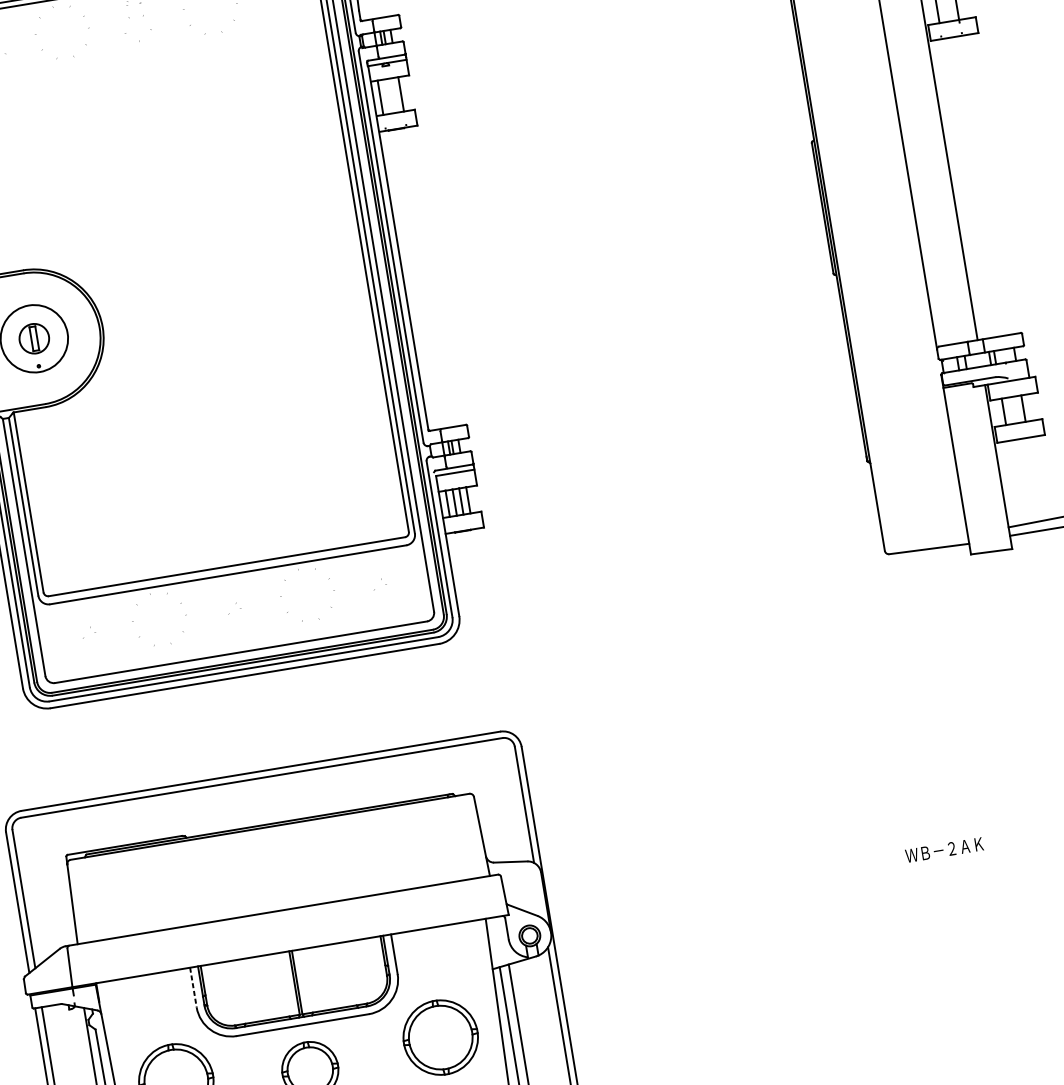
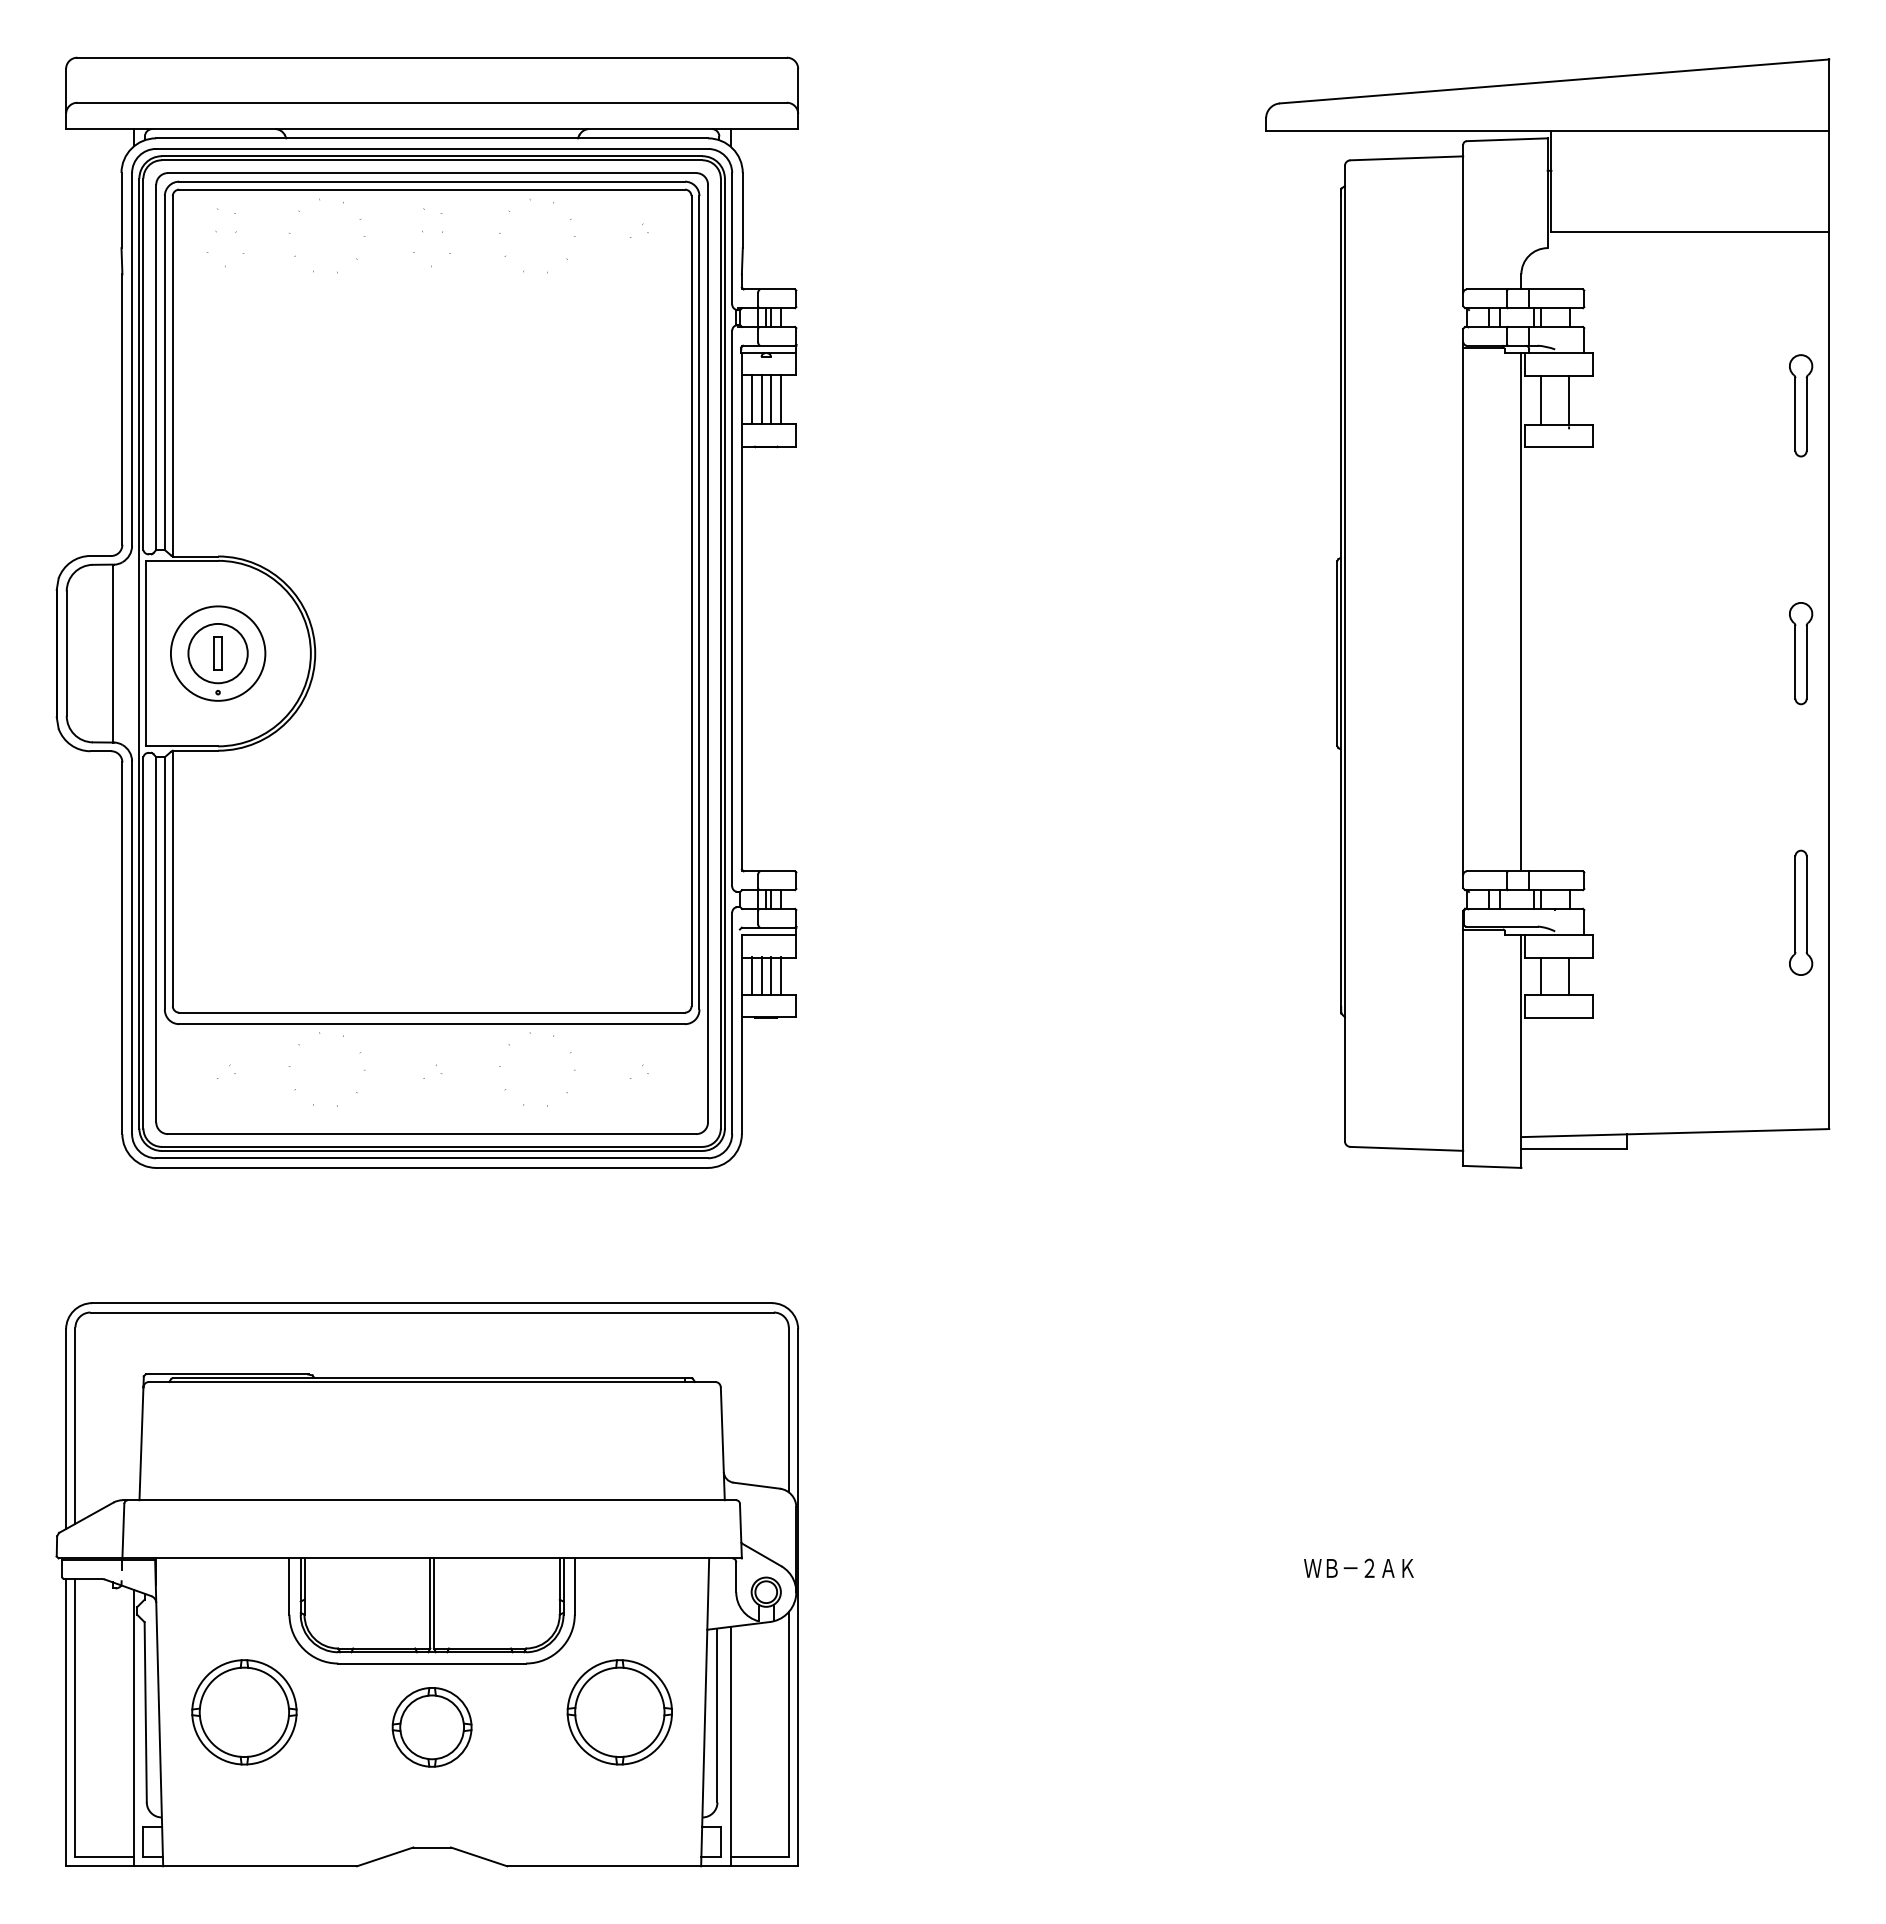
line: (393, 95) -> (770, 399), added
line: (387, 96) -> (761, 399), added
circle: (33, 338) -> (217, 653), size x1.43
line: (193, 988) -> (289, 1587), dashed -> solid

